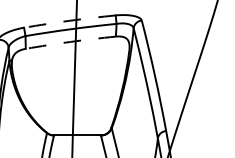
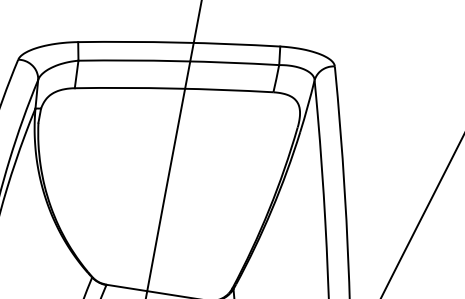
arc: (69, 20) -> (178, 41), dashed -> solid
arc: (70, 41) -> (173, 87), dashed -> solid

